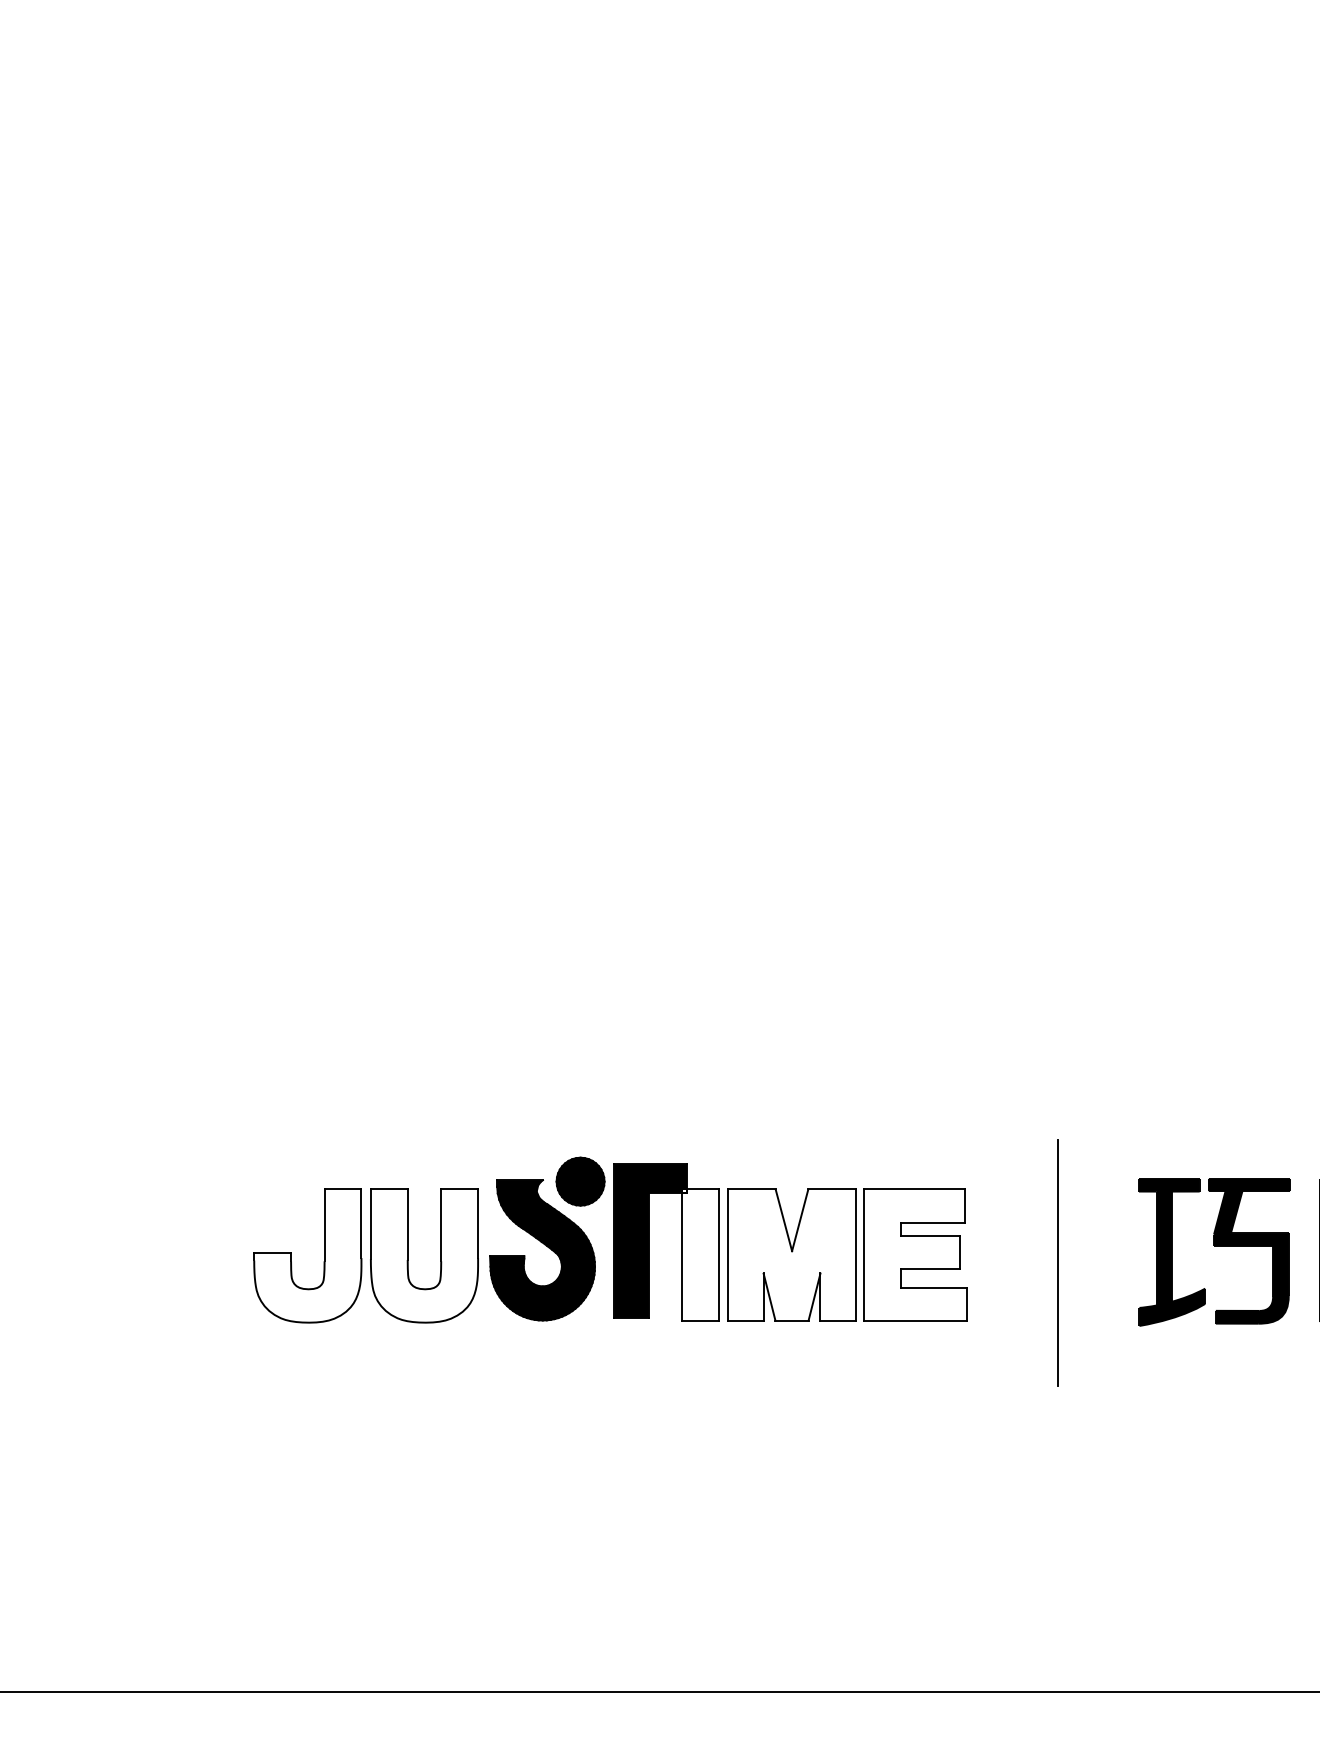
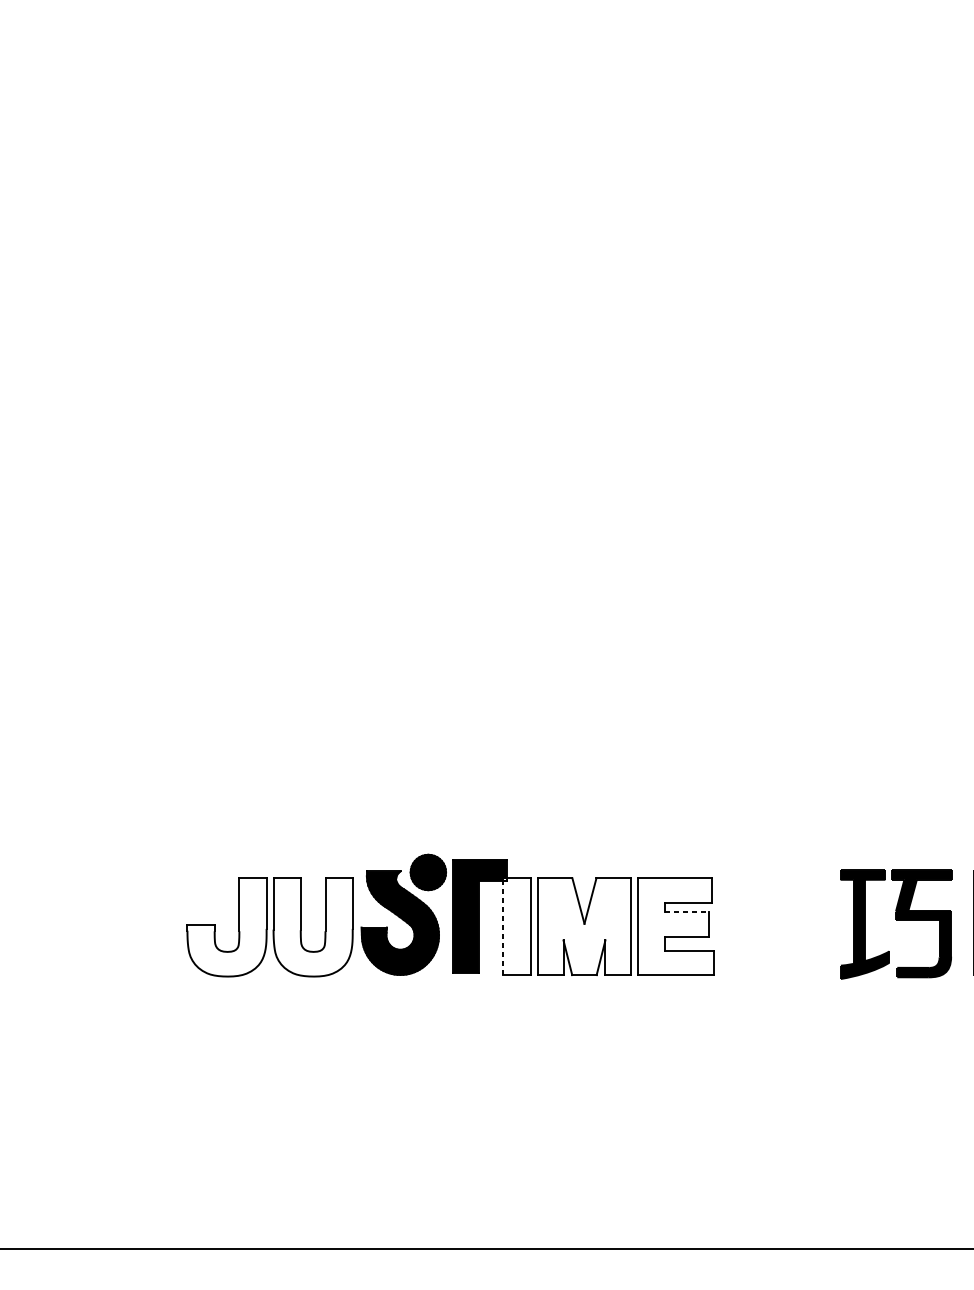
line: (930, 1235) -> (686, 912), solid -> dashed
line: (682, 1255) -> (503, 926), solid -> dashed
line: (1057, 1262) -> (780, 932), removed

